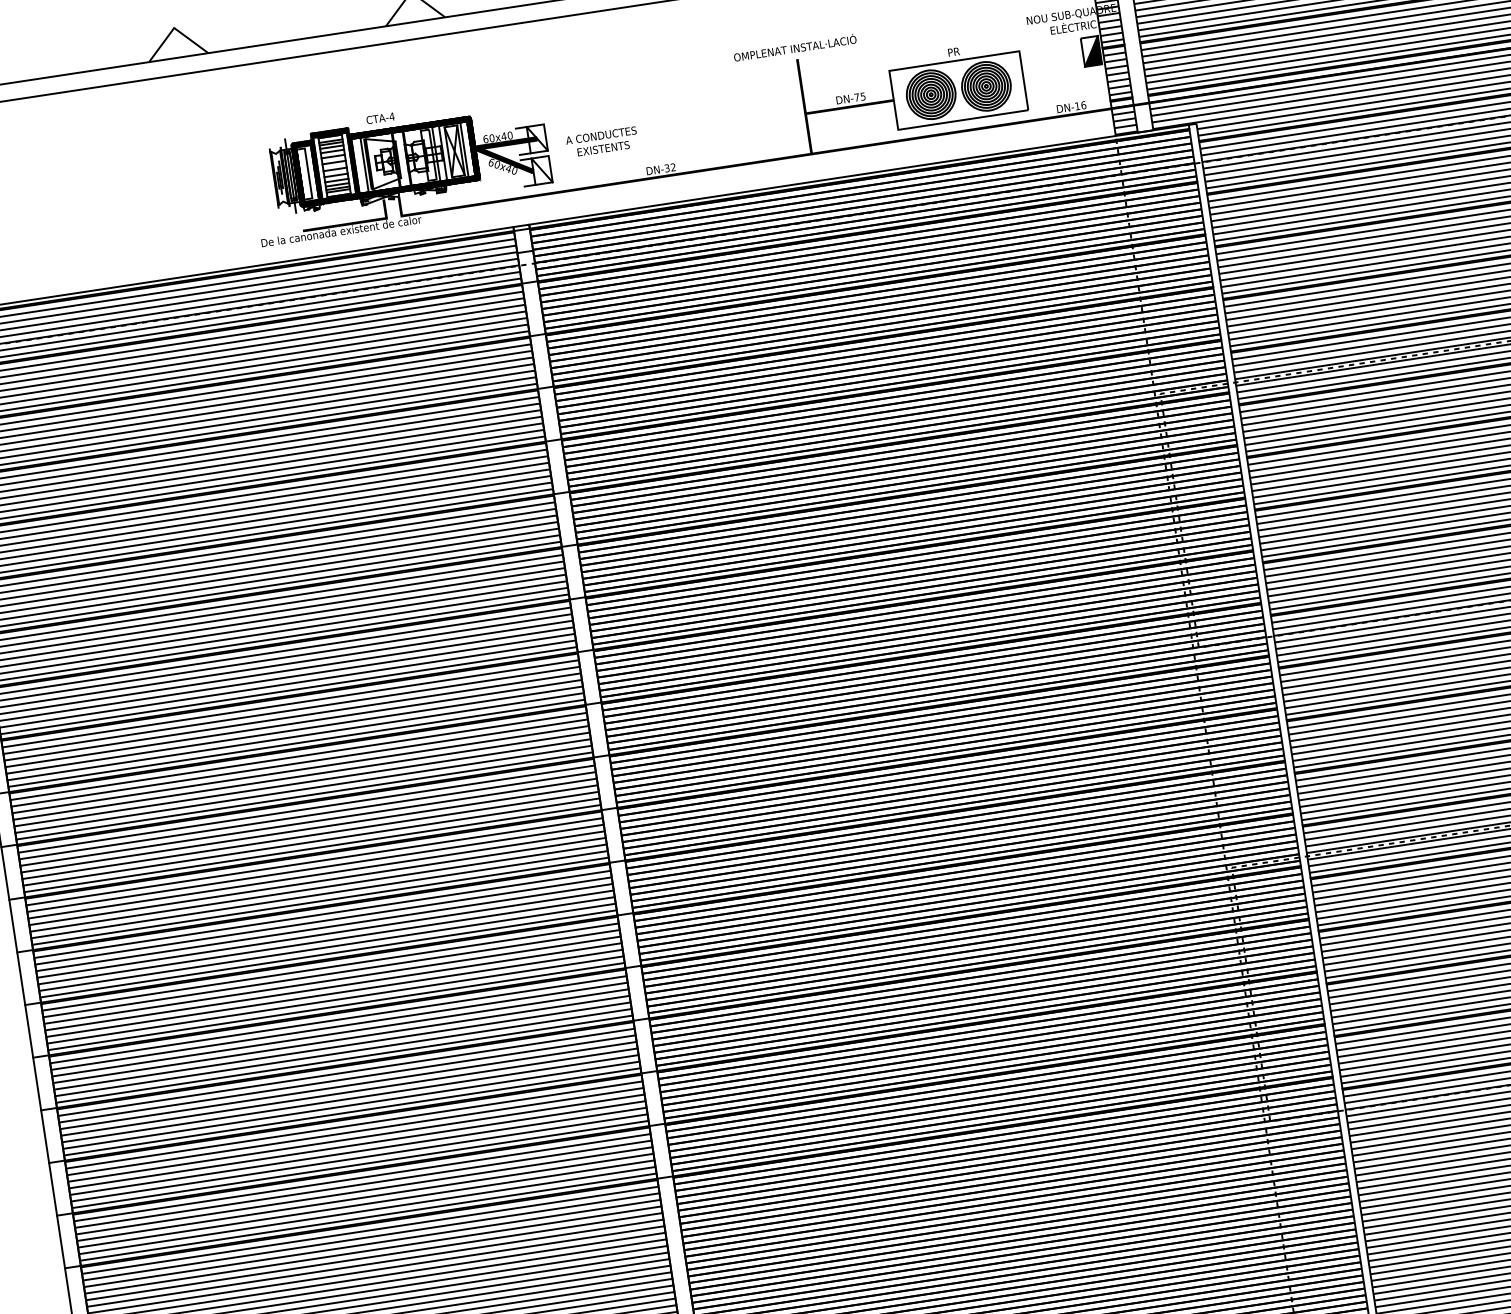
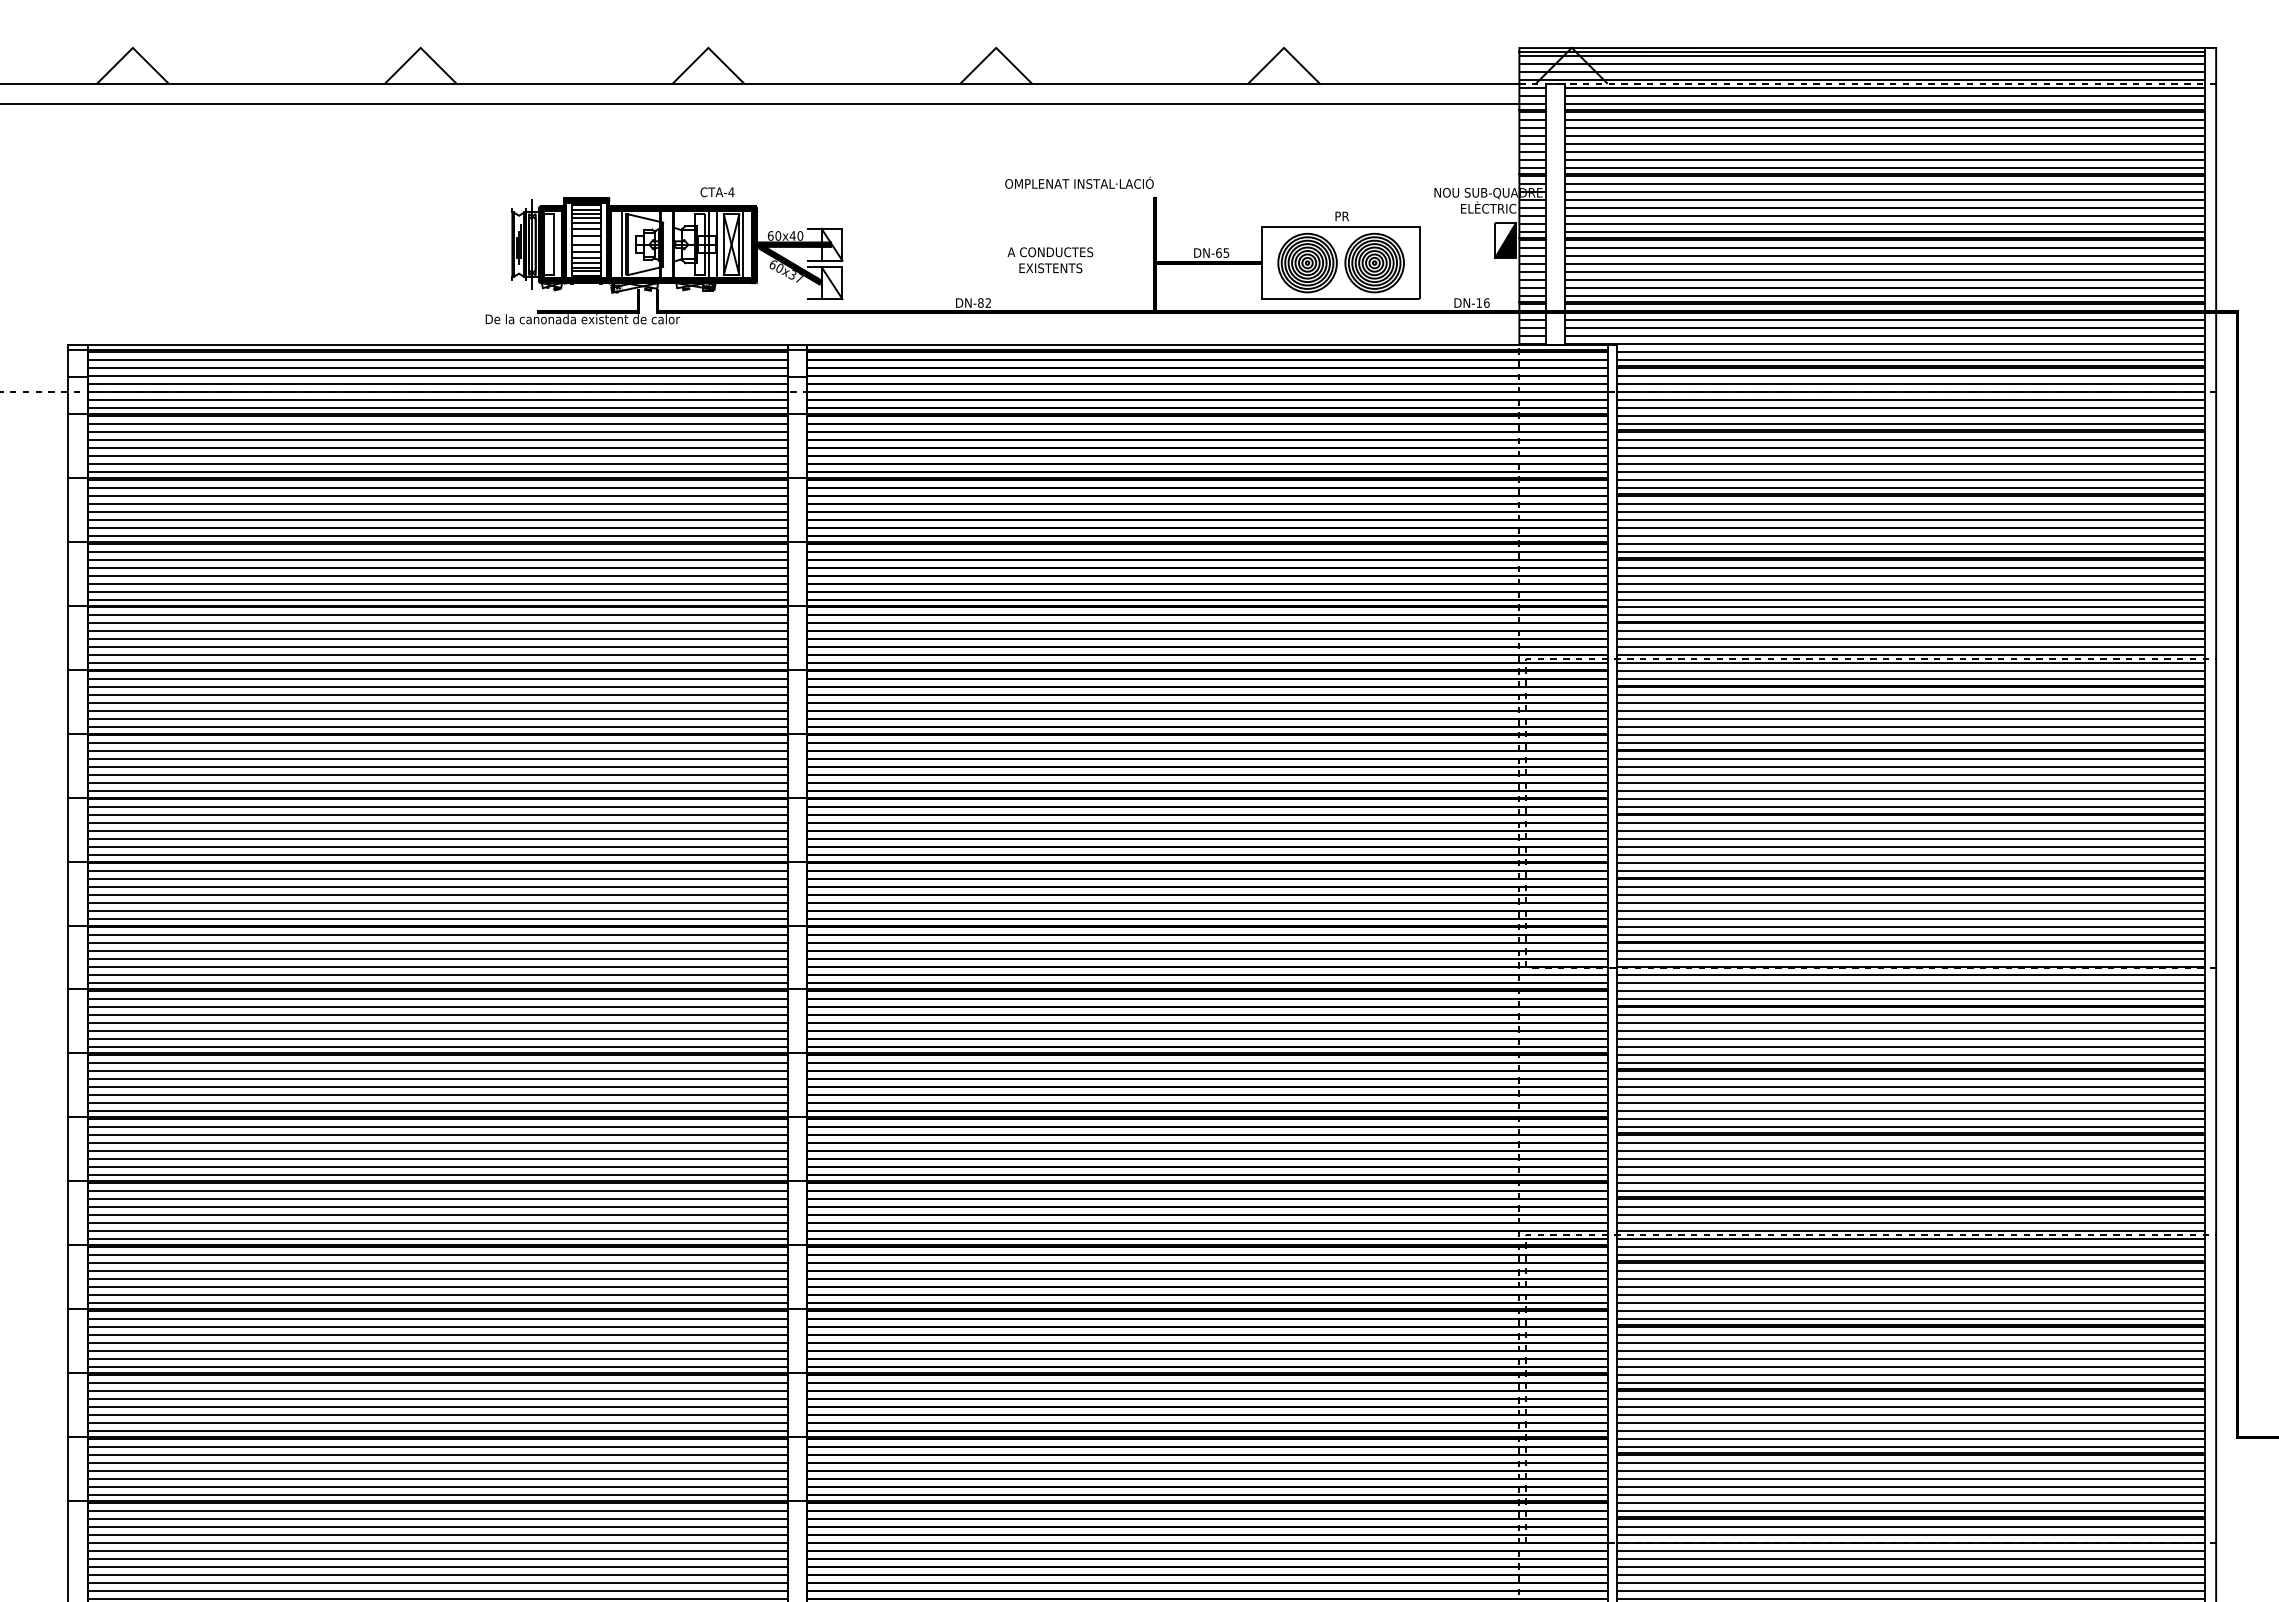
text: (795, 47) -> (1079, 182), moved
text: (856, 97) -> (1218, 252), DN-75 -> DN-65
text: (380, 118) -> (717, 192), moved
text: (602, 142) -> (1050, 260), moved
text: (666, 167) -> (980, 302), DN-32 -> DN-82
text: (511, 169) -> (795, 276), 60x40 -> 60x37

